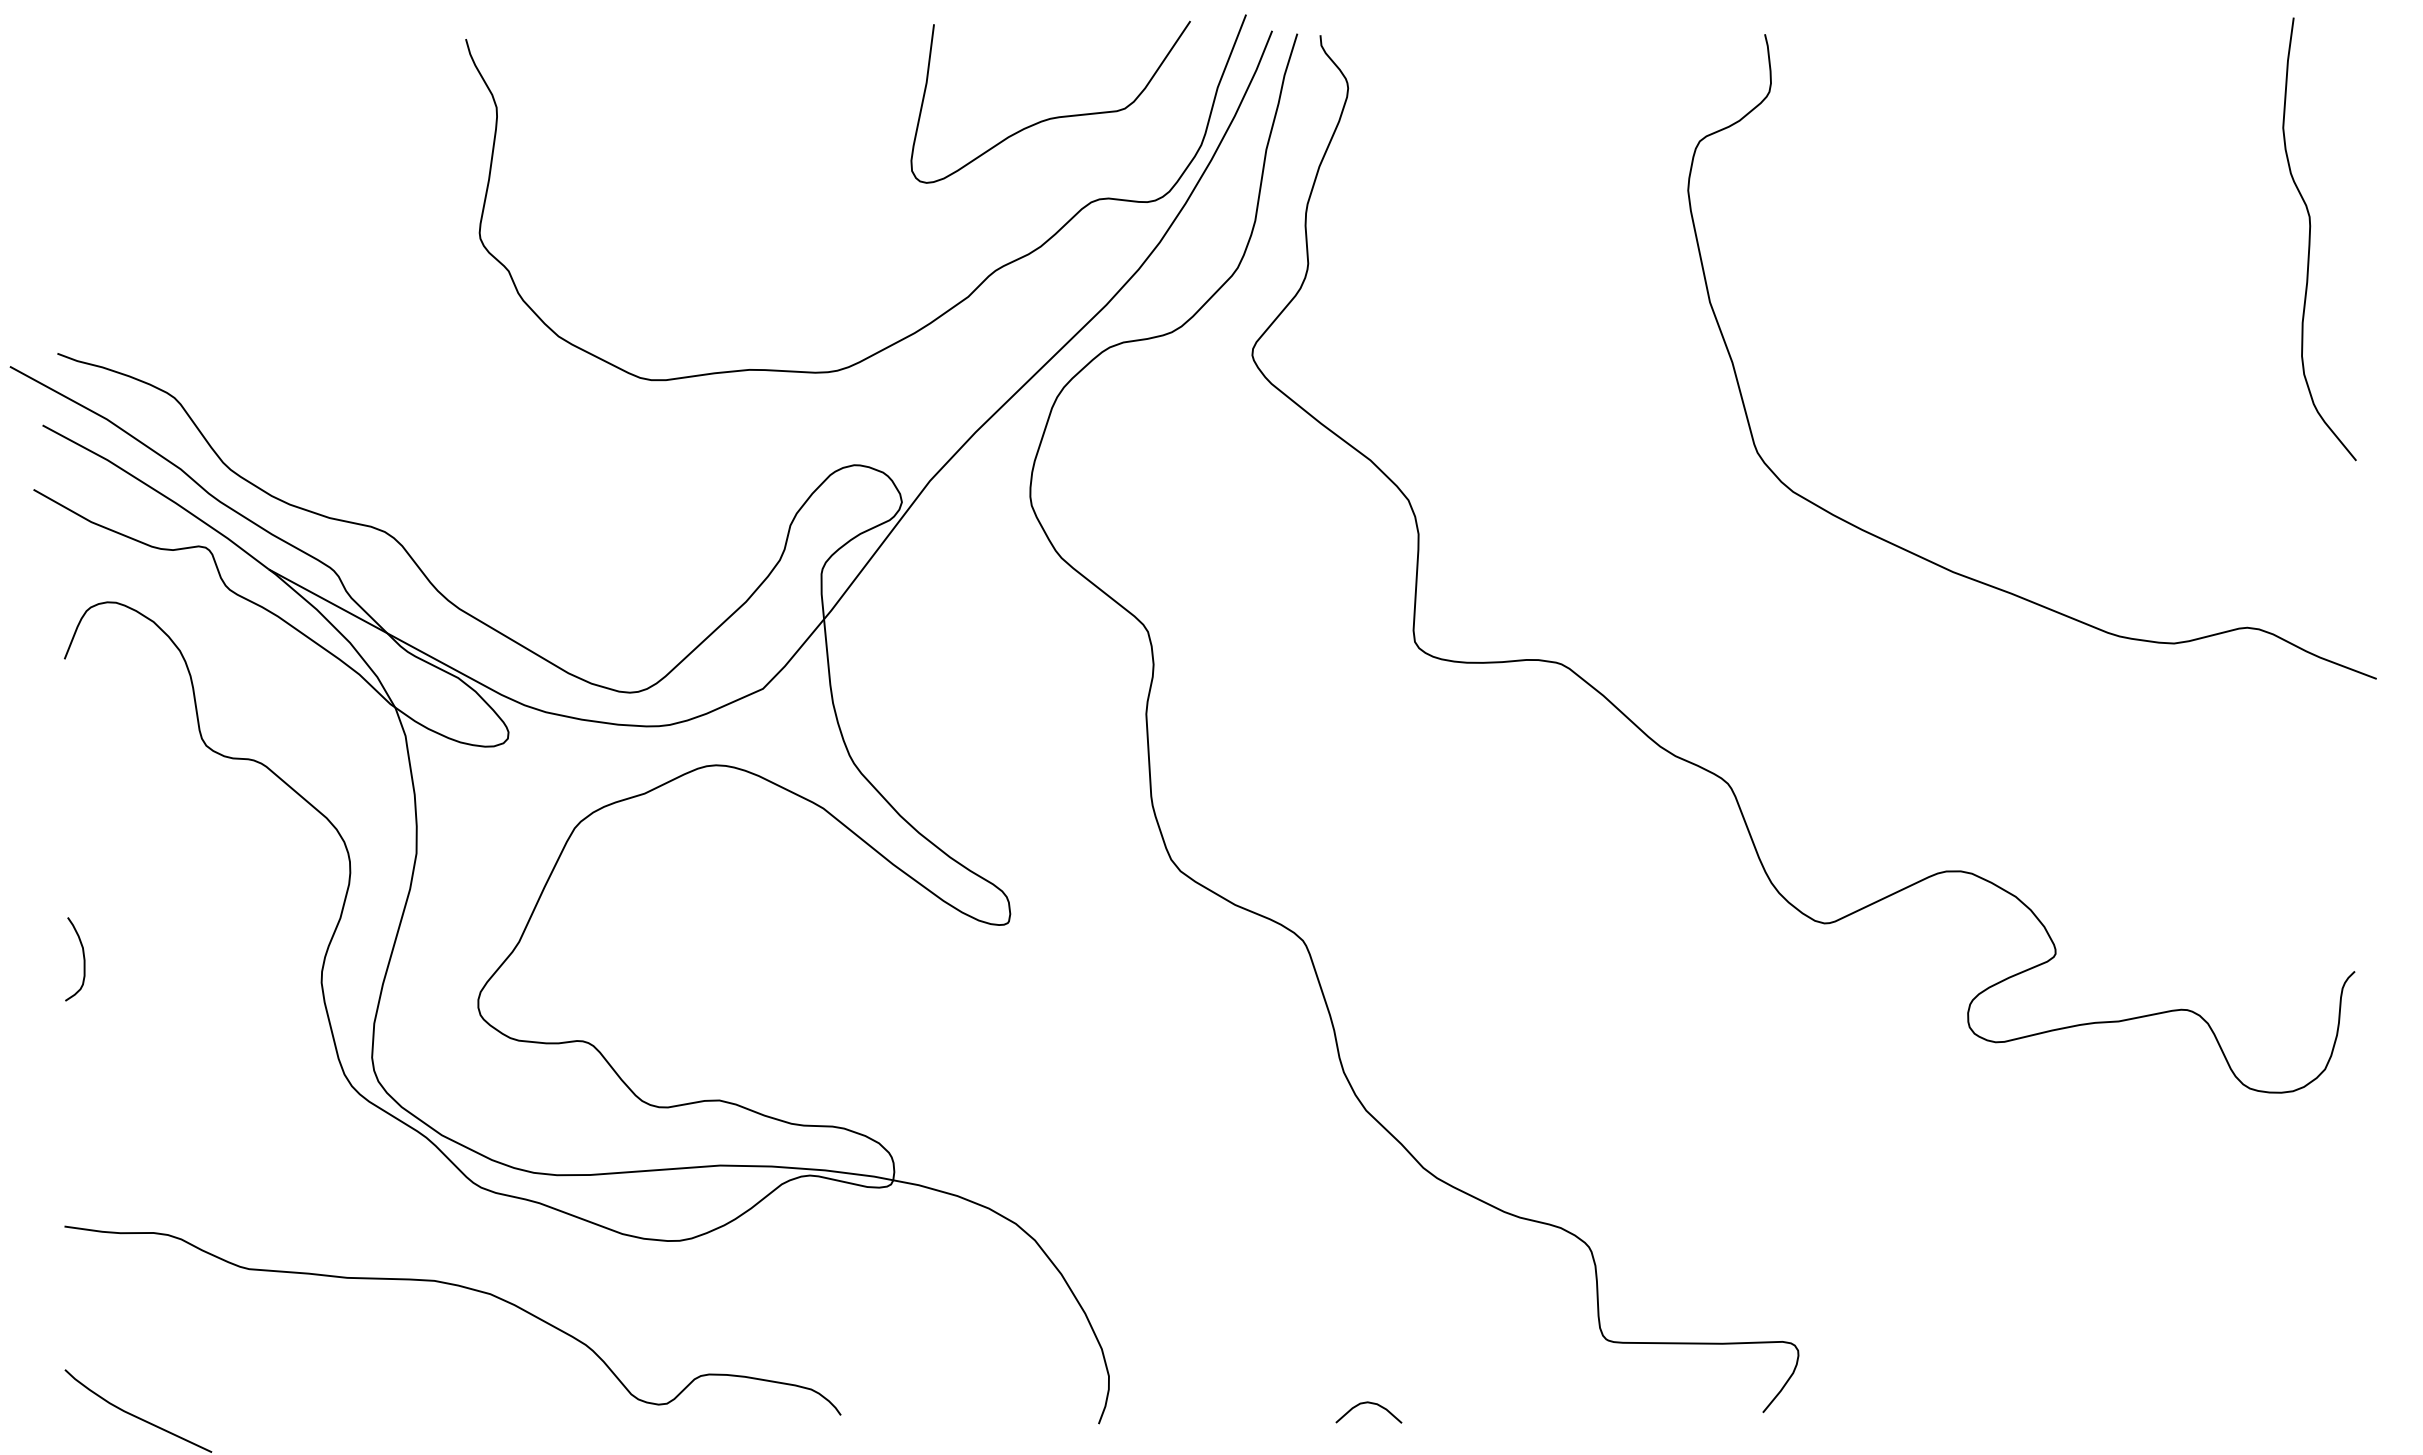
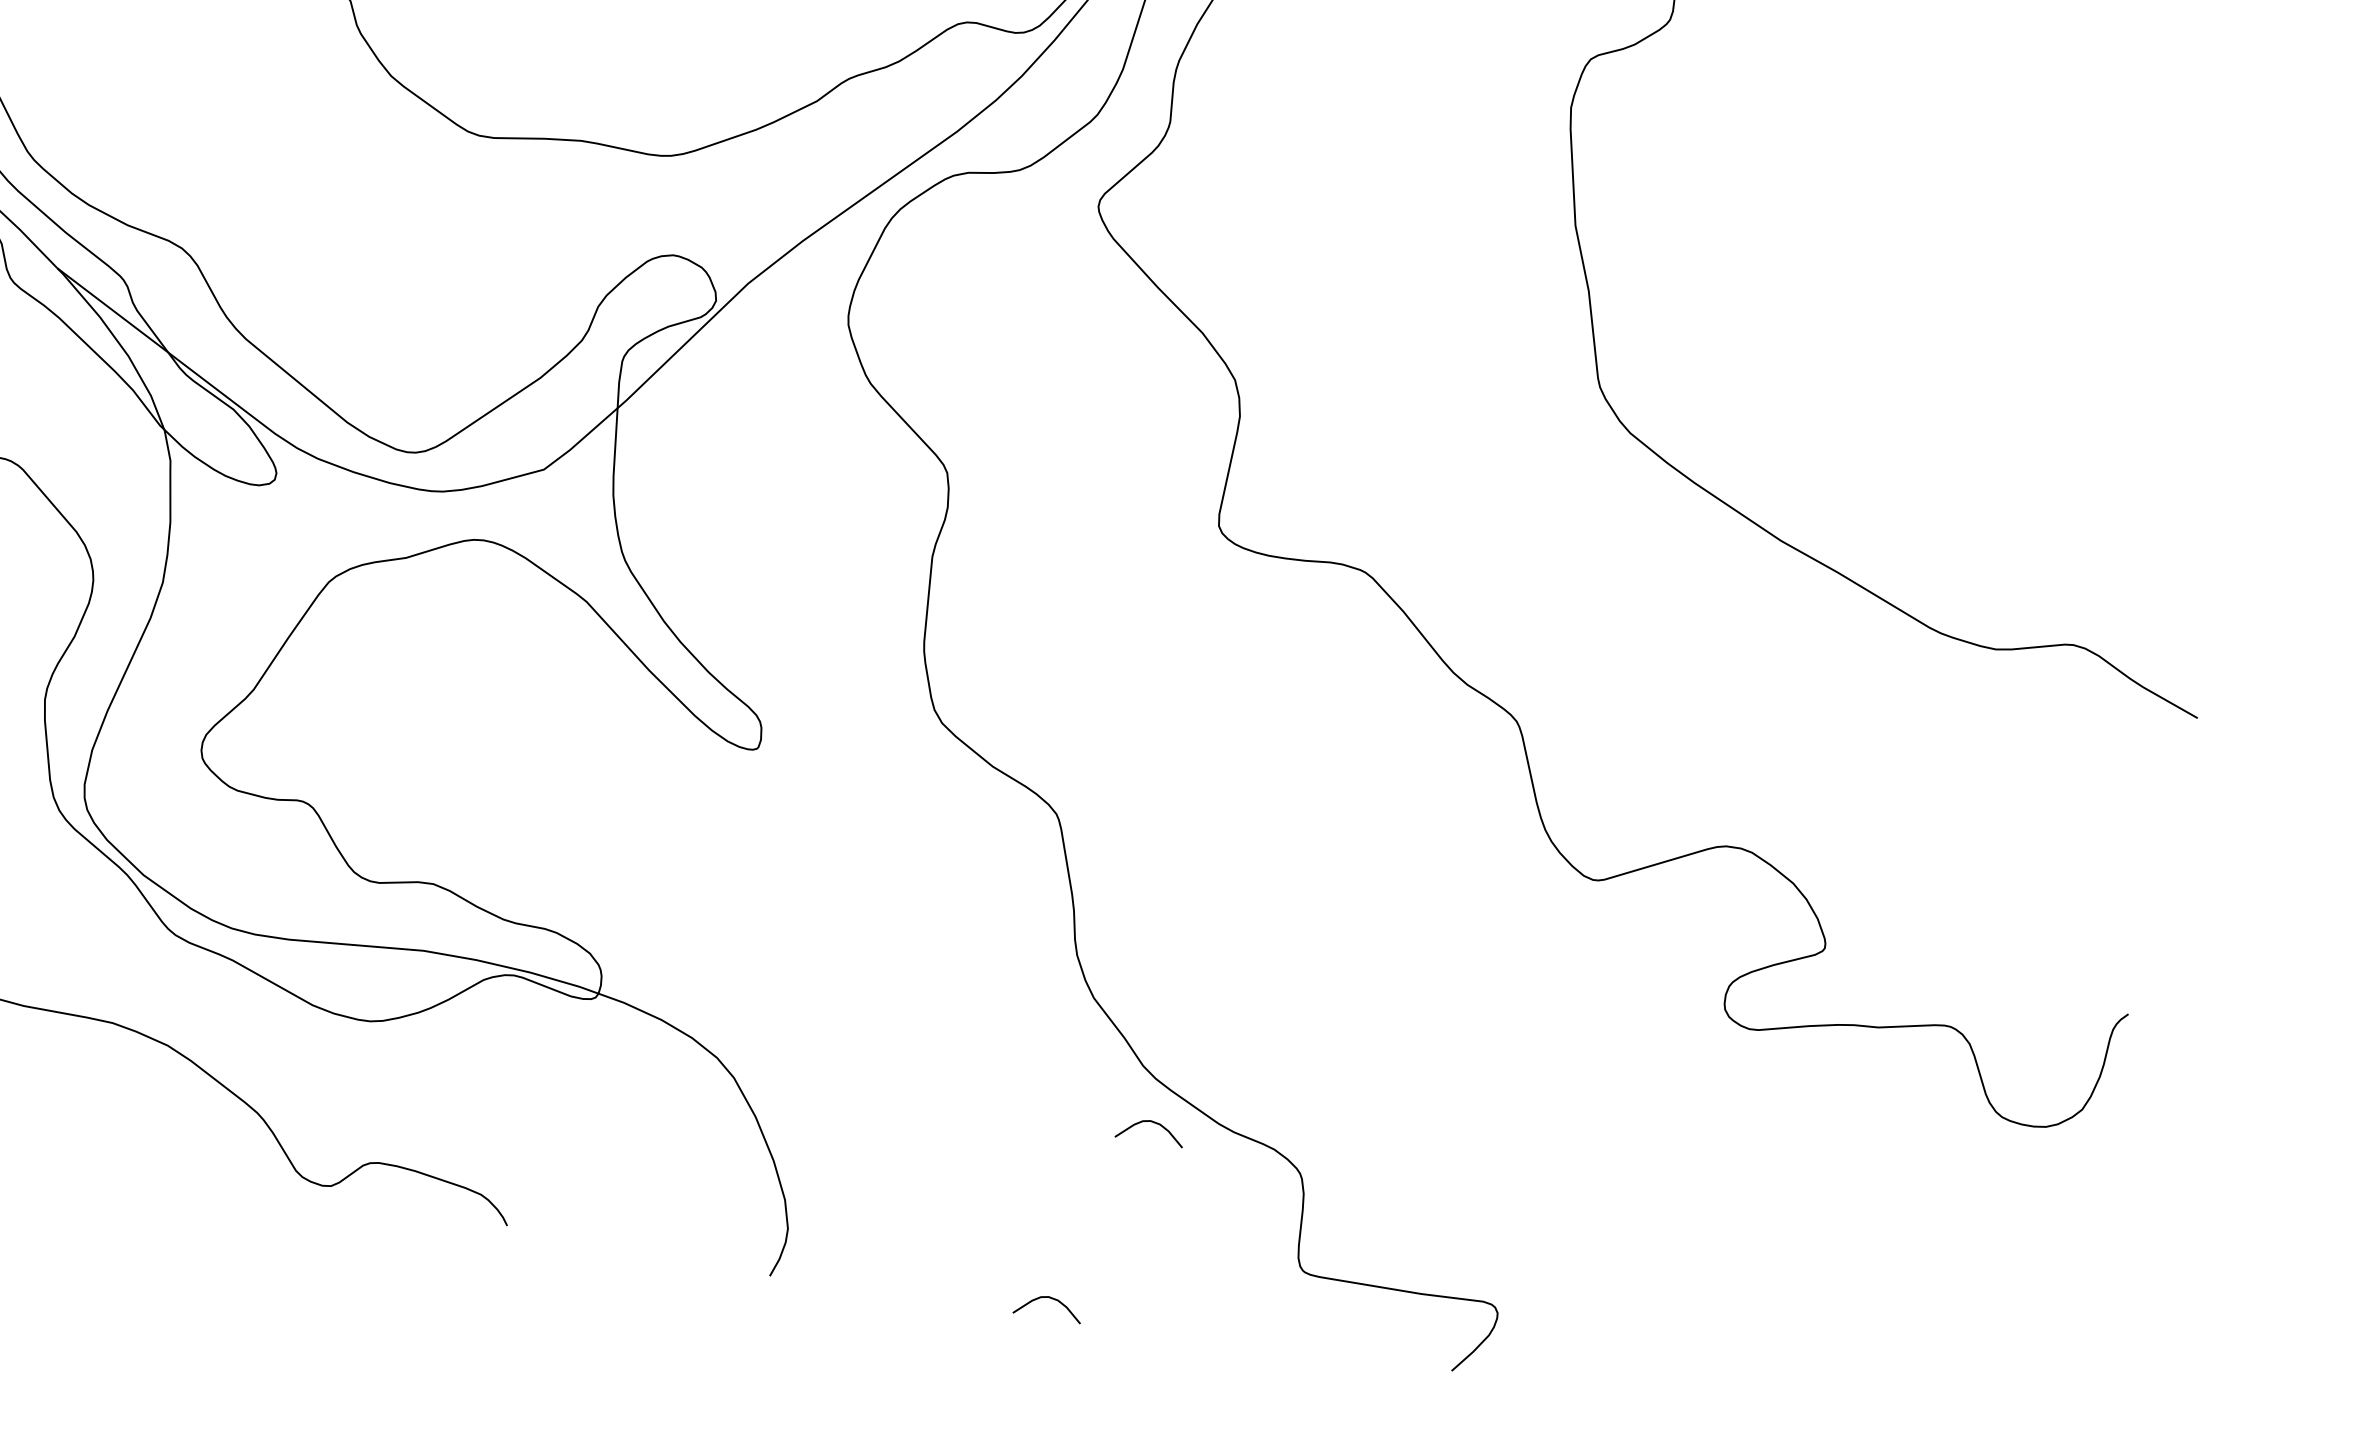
curve: (2310, 239) -> (2200, 257), removed
curve: (1443, 1221) -> (1155, 1124), added

